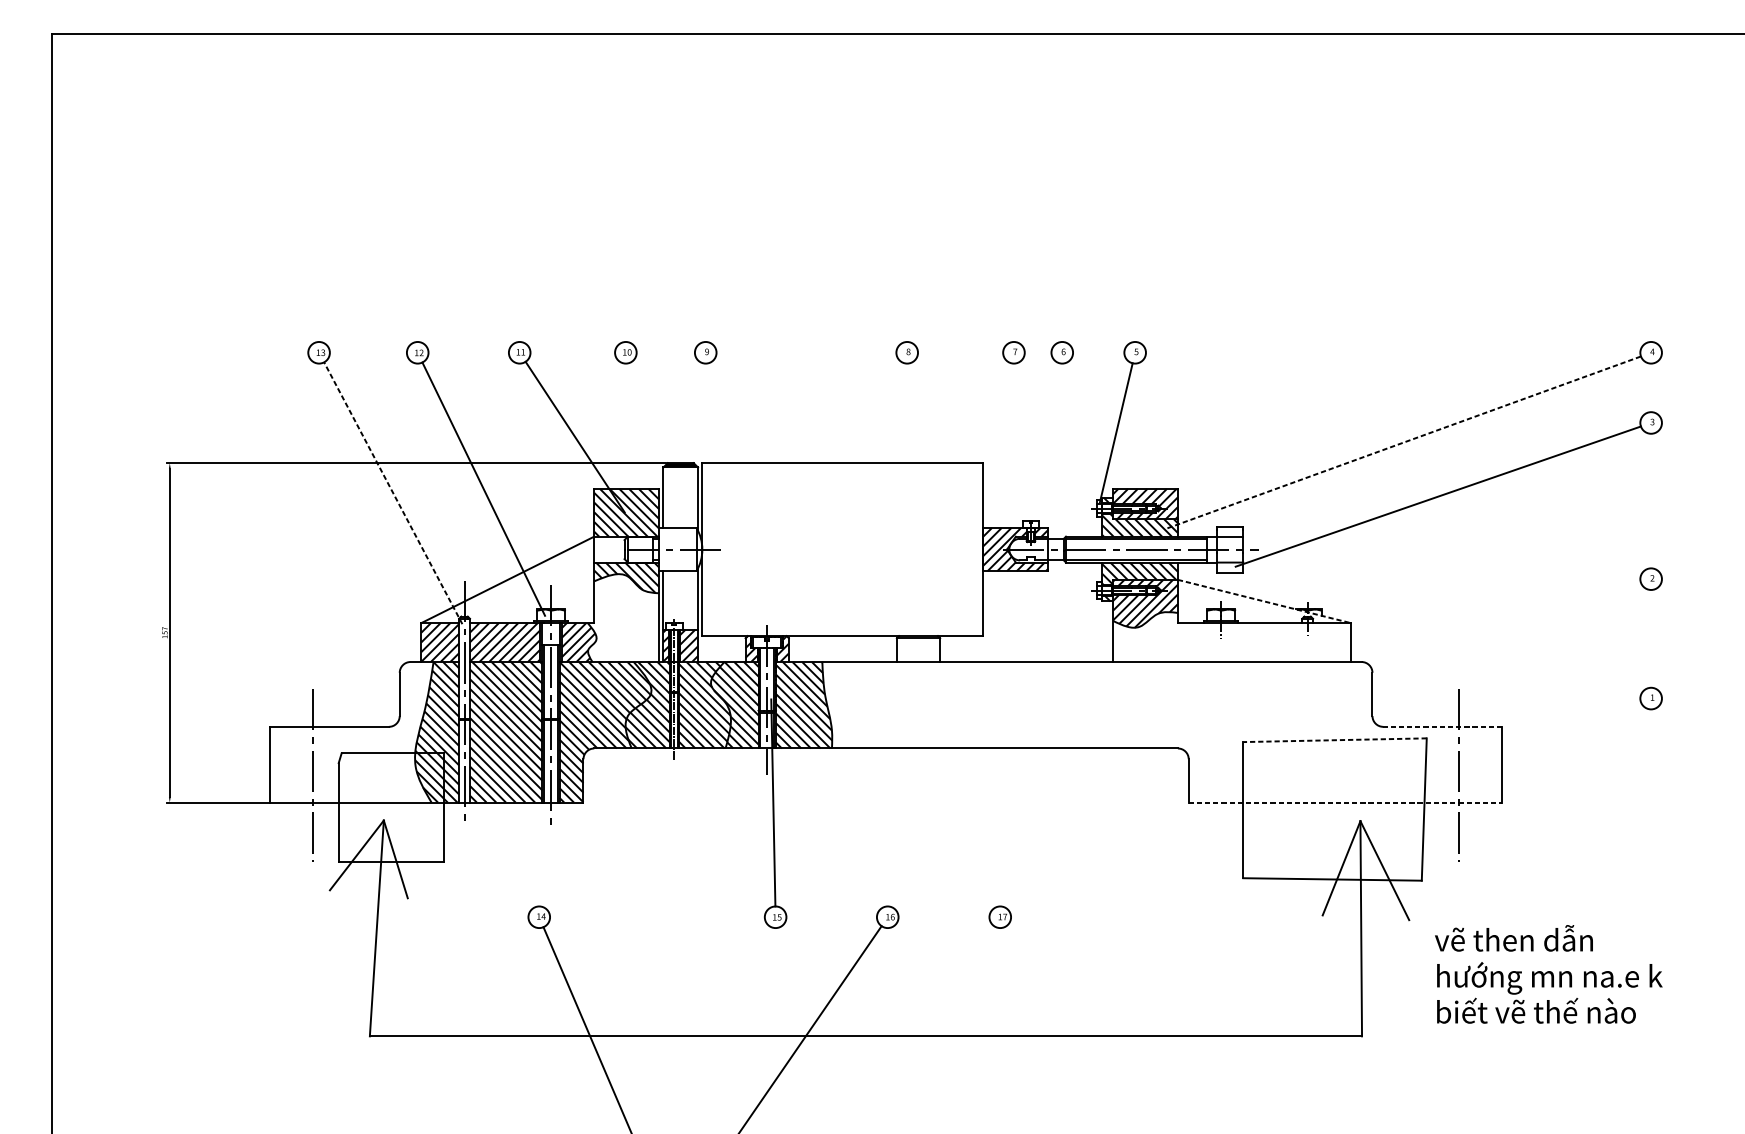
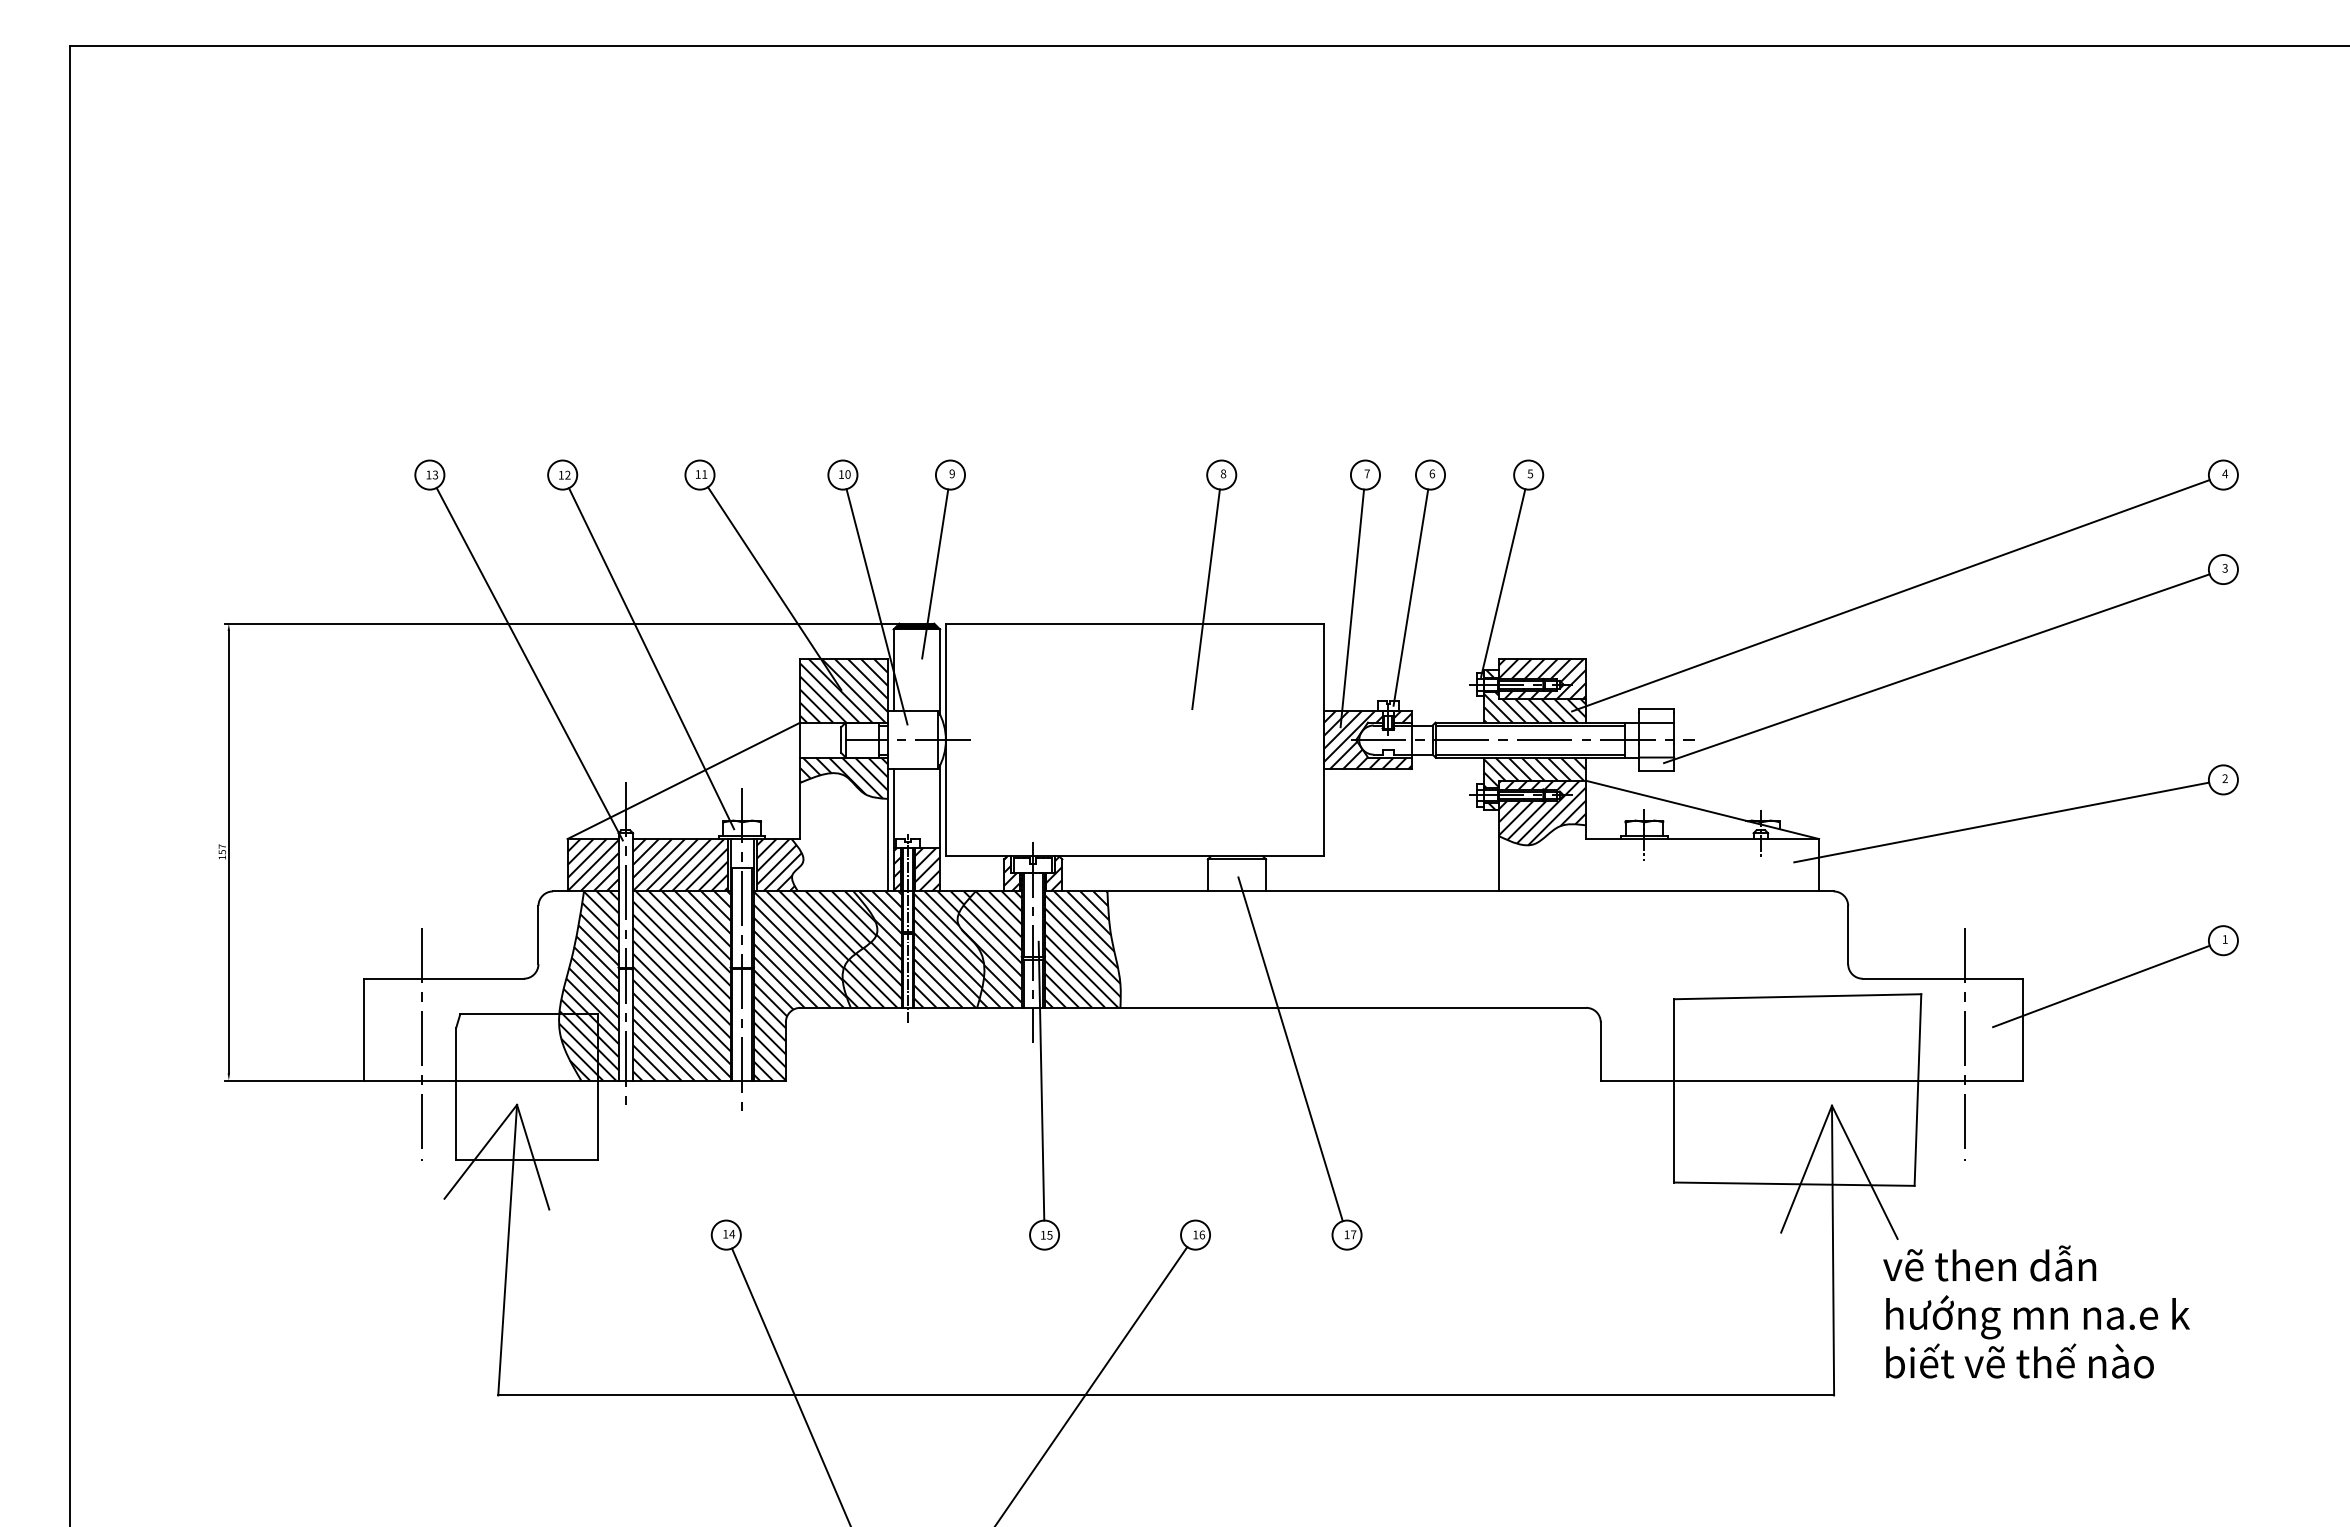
line: (694, 425) -> (935, 573), added
line: (1404, 442) -> (1891, 595), dashed -> solid
line: (1047, 443) -> (1410, 597), added
line: (895, 445) -> (1205, 599), added
line: (650, 450) -> (876, 606), added
line: (1004, 451) -> (1352, 608), added
line: (393, 492) -> (529, 663), dashed -> solid
line: (1265, 601) -> (1703, 810), dashed -> solid
line: (1486, 610) -> (2001, 822), added
line: (1442, 726) -> (1942, 978), dashed -> solid
line: (1560, 732) -> (2101, 986), added
line: (1334, 740) -> (1797, 996), dashed -> solid
line: (958, 779) -> (1290, 1049), added
line: (1345, 802) -> (1812, 1080), dashed -> solid
text: (1548, 973) -> (2036, 1311), moved

